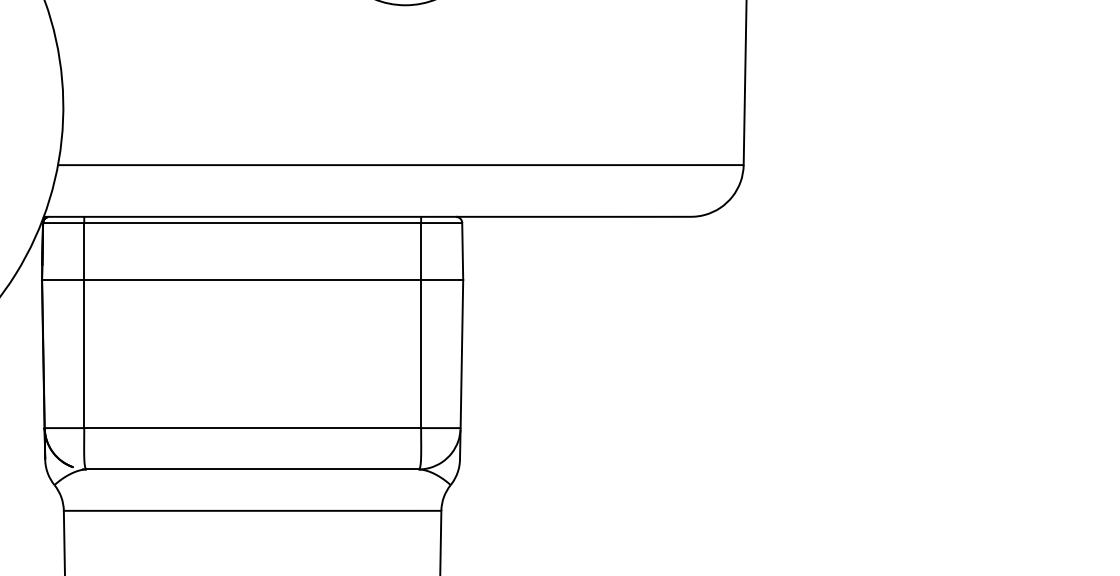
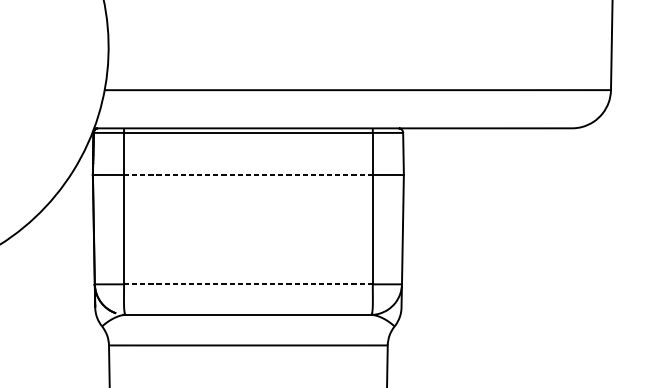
line: (252, 280) -> (248, 175), solid -> dashed
line: (252, 428) -> (248, 284), solid -> dashed

